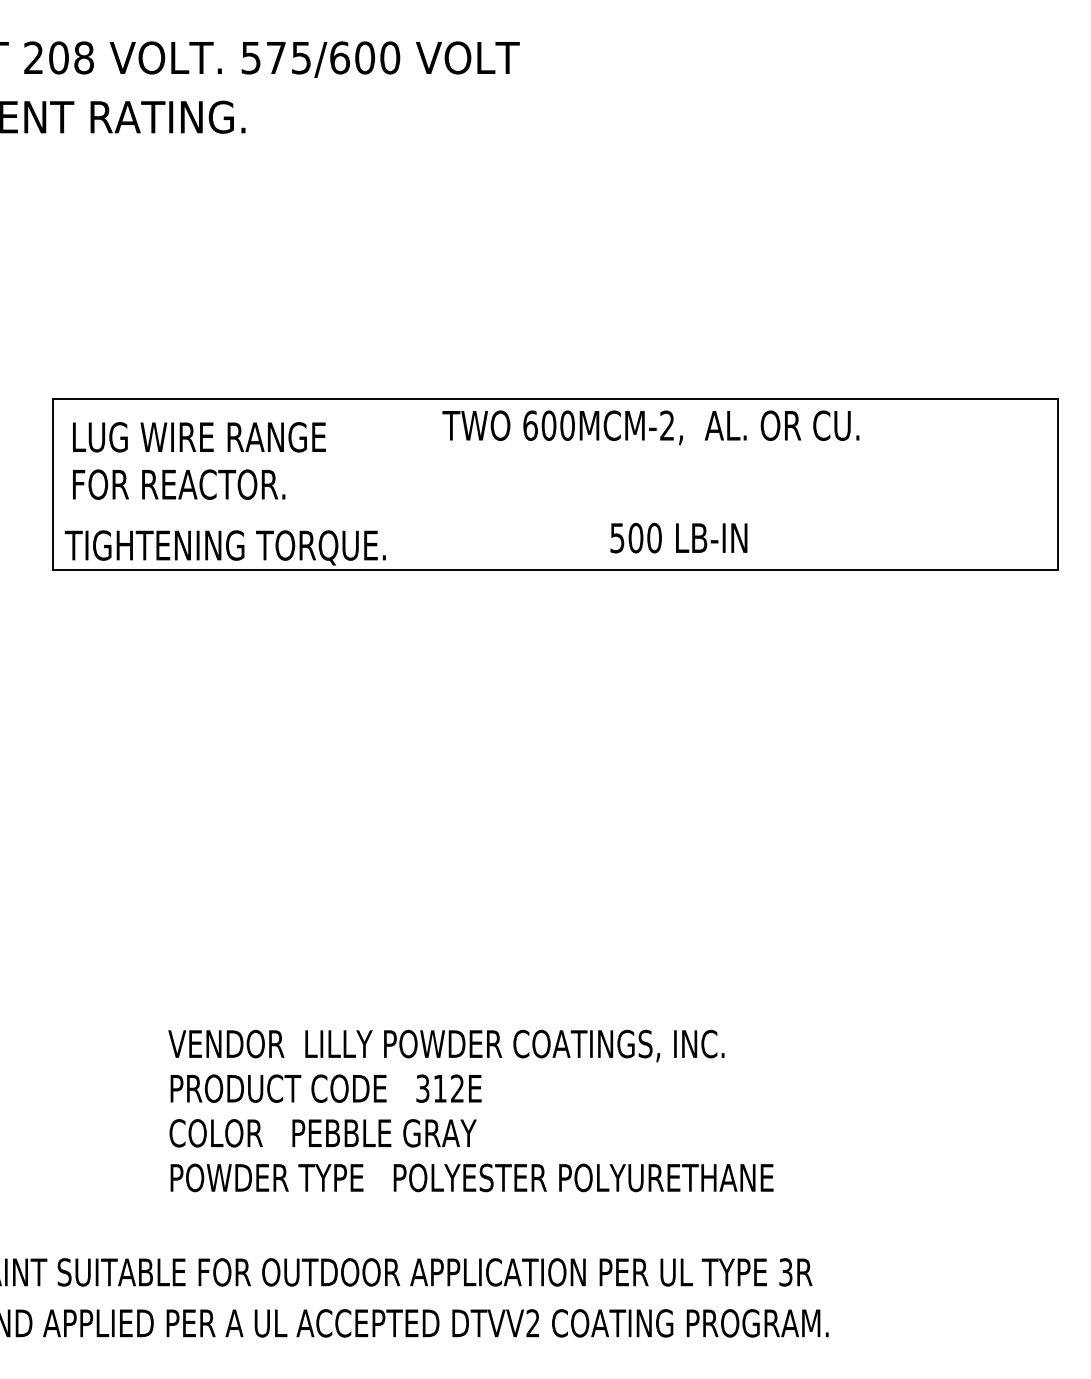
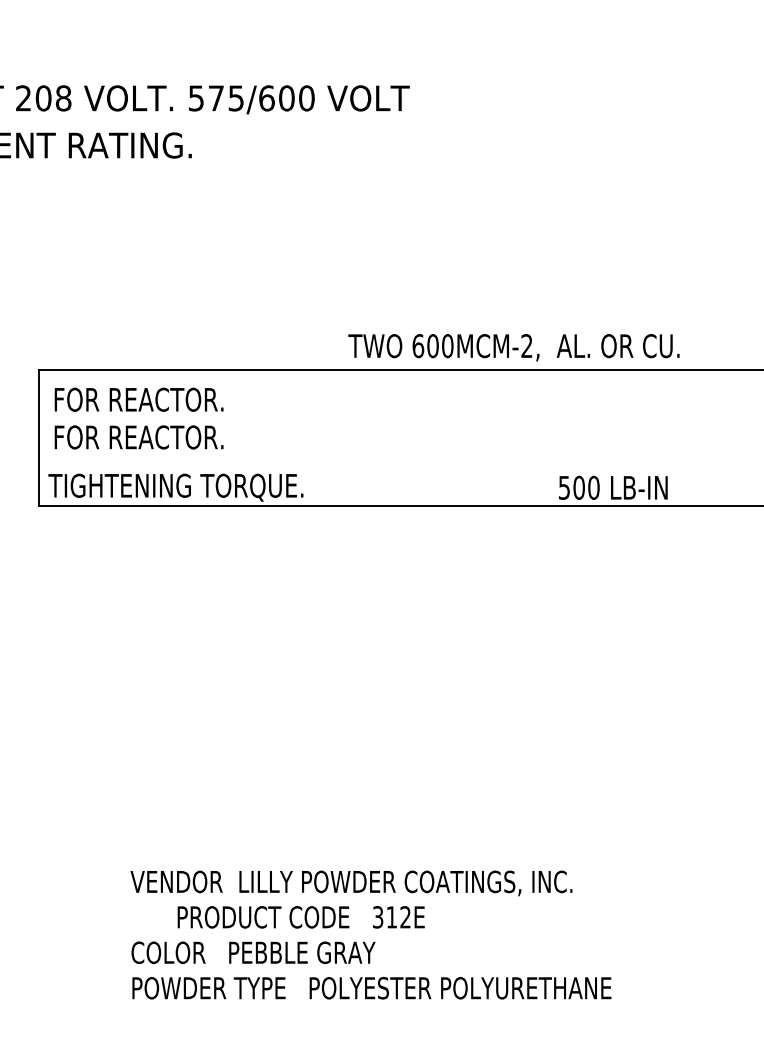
text: (650, 427) -> (513, 347), moved
text: (200, 437) -> (156, 399), LUG WIRE RANGE -> FOR REACTOR.
text: (678, 537) -> (612, 487), moved
text: (325, 1088) -> (300, 917), moved

